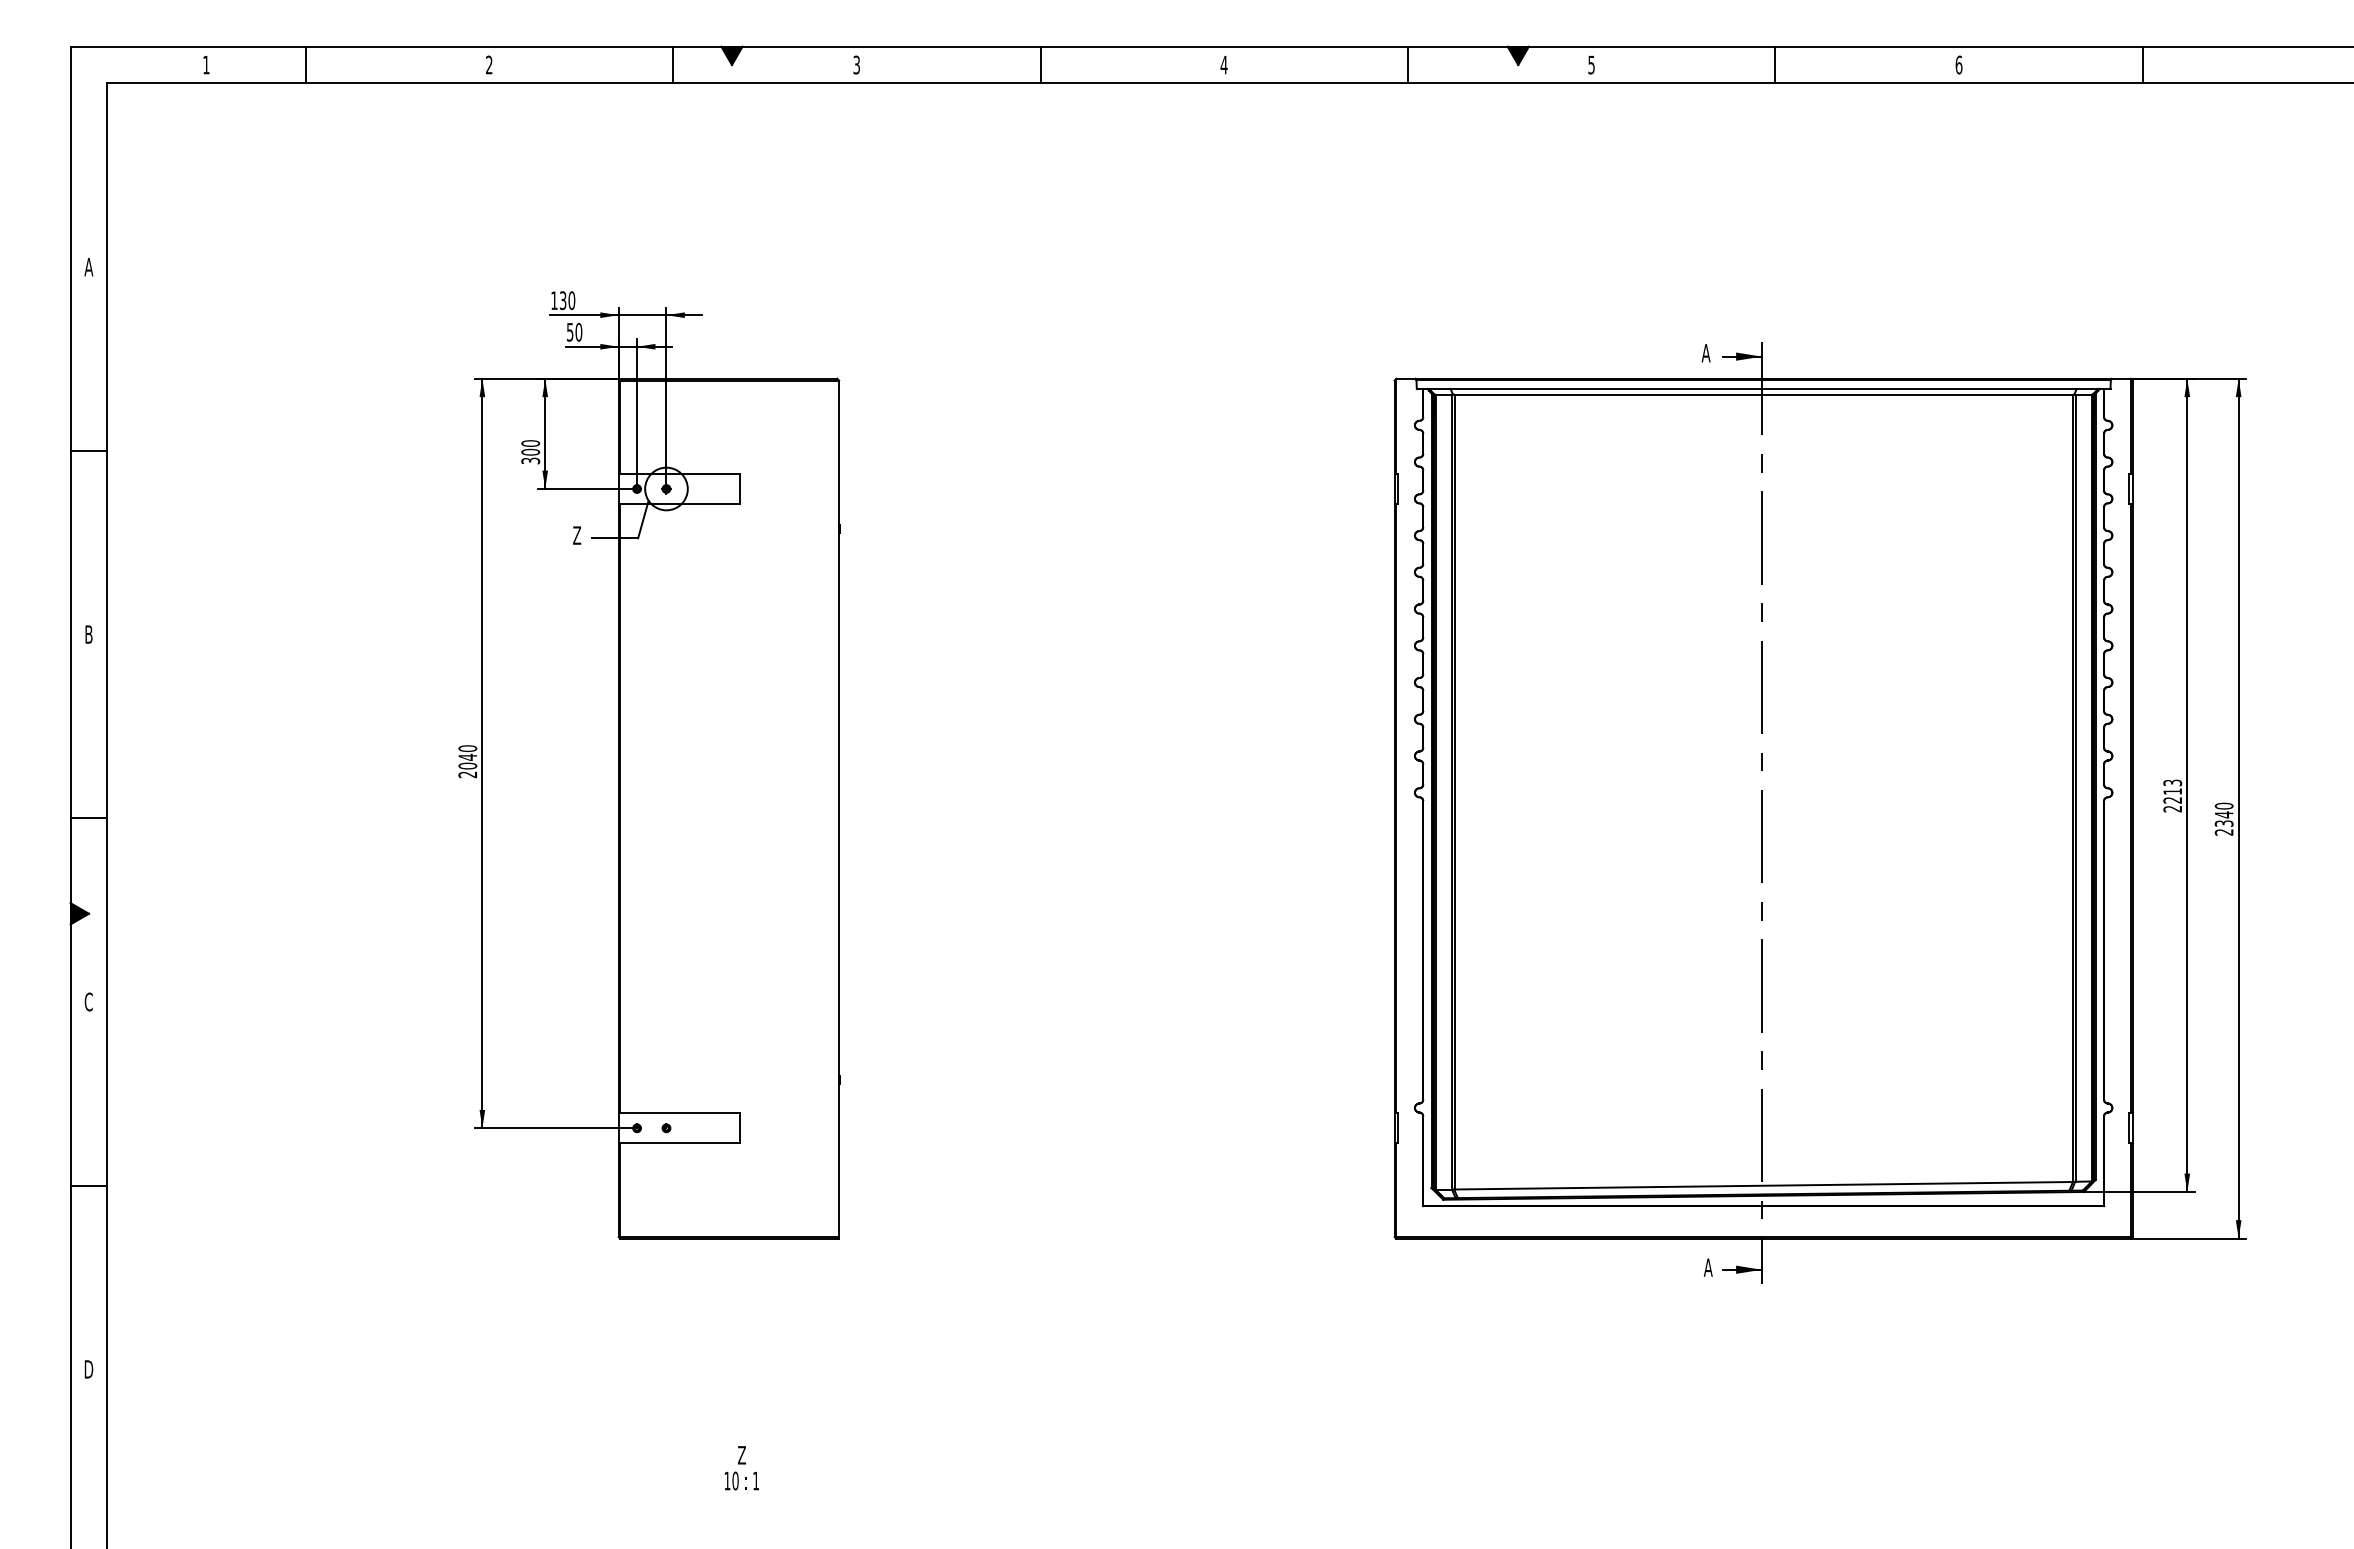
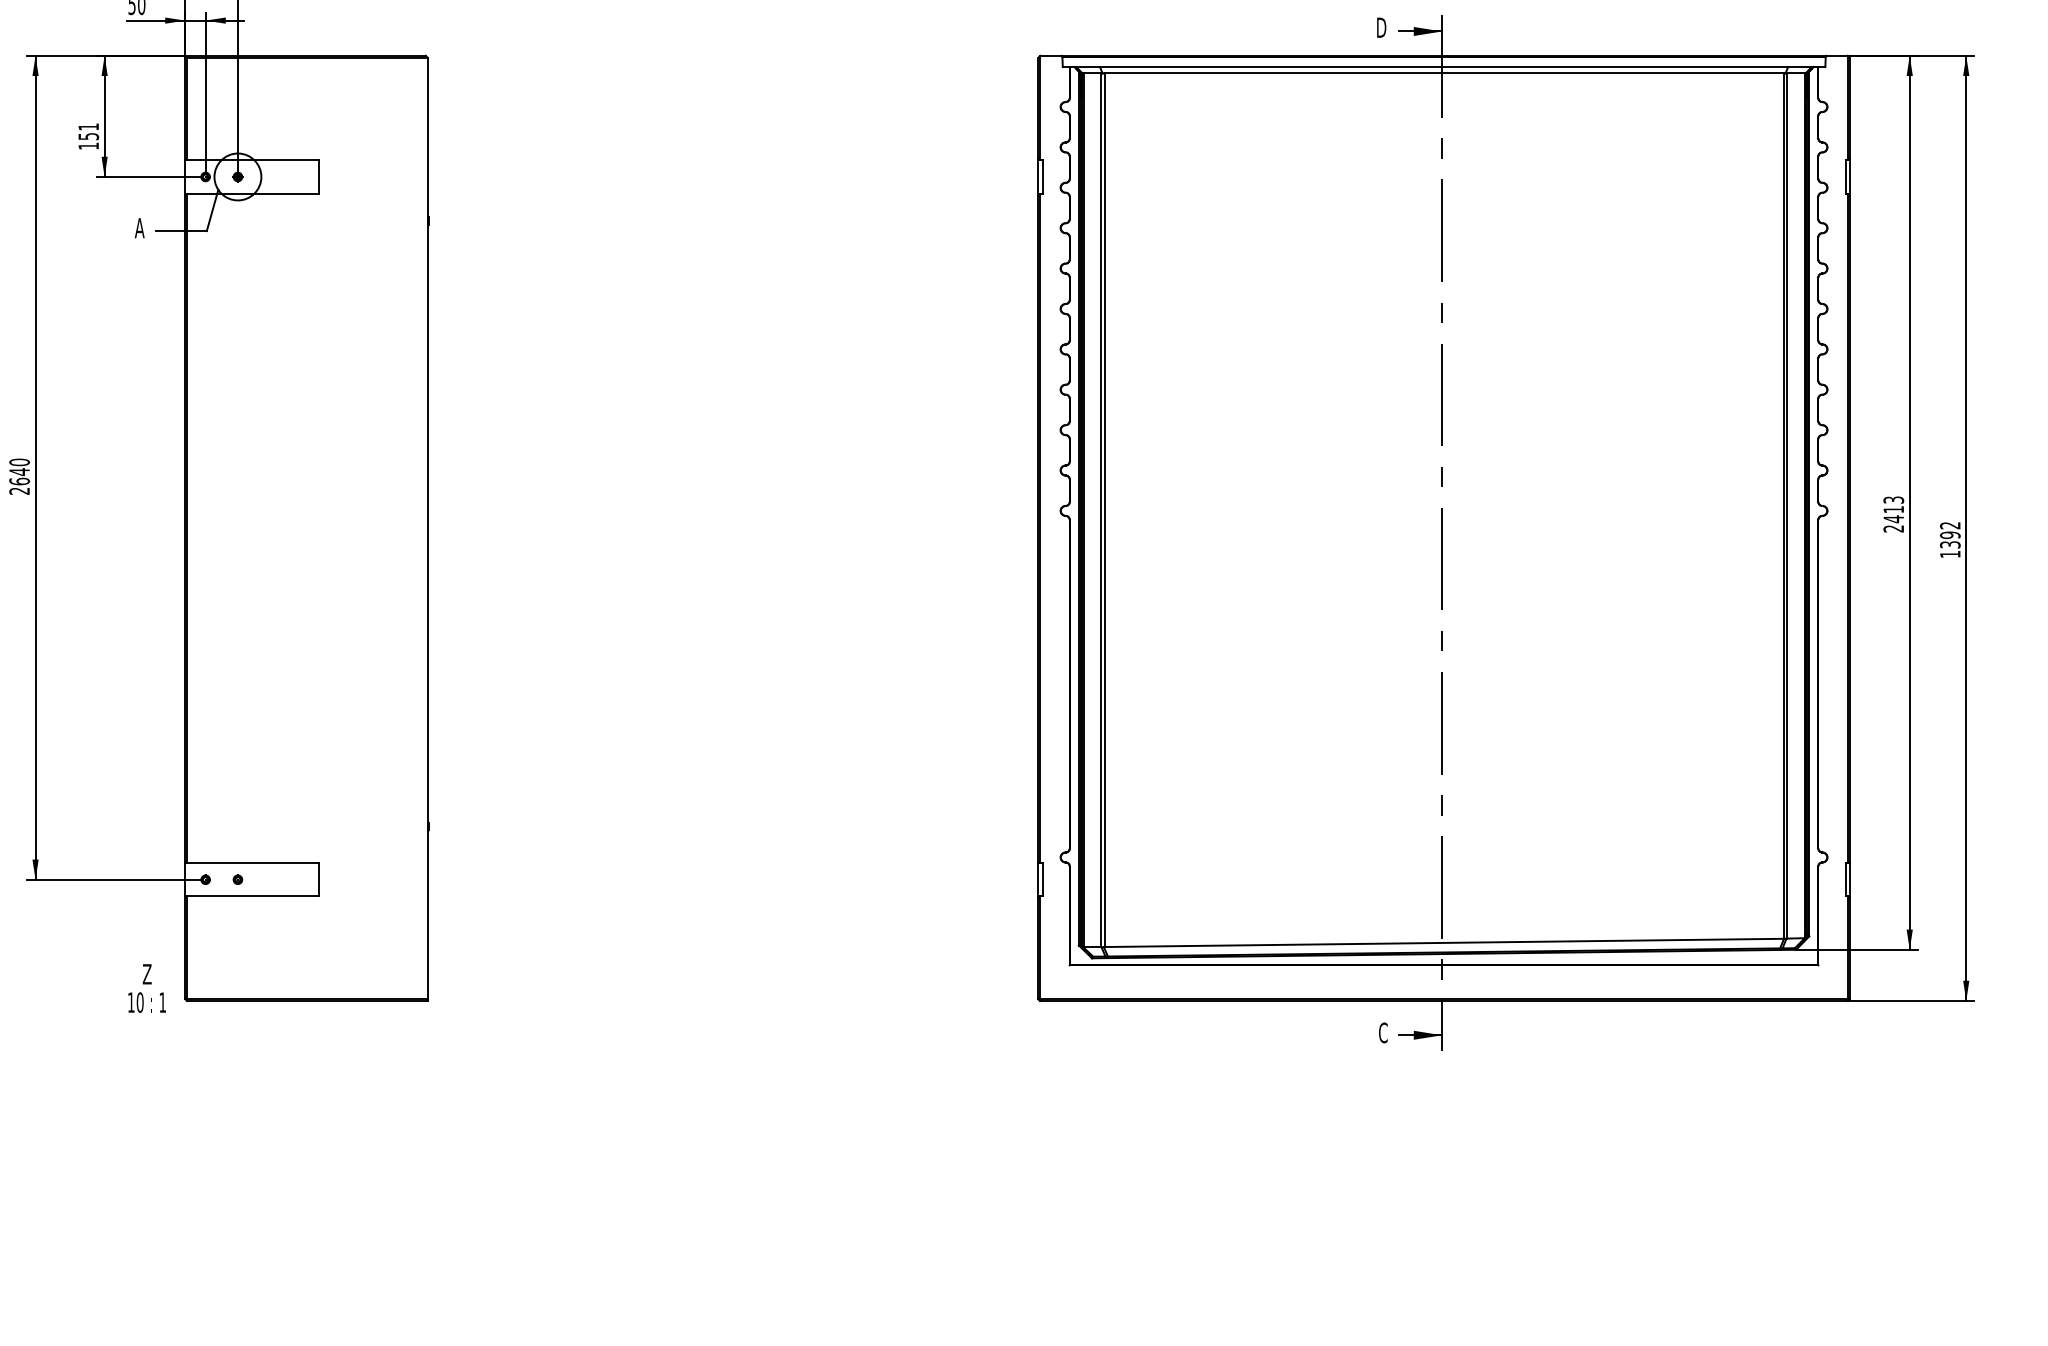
text: (1706, 353) -> (1381, 28), A -> D
text: (530, 452) -> (88, 136), 300 -> 151
text: (576, 535) -> (139, 228), Z -> A
text: (467, 765) -> (19, 480), 2040 -> 2640
text: (2172, 799) -> (1893, 518), 2213 -> 2413
text: (2223, 818) -> (1949, 539), 2340 -> 1392
text: (1707, 1267) -> (1382, 1032), A -> C
text: (741, 1468) -> (146, 988), moved

